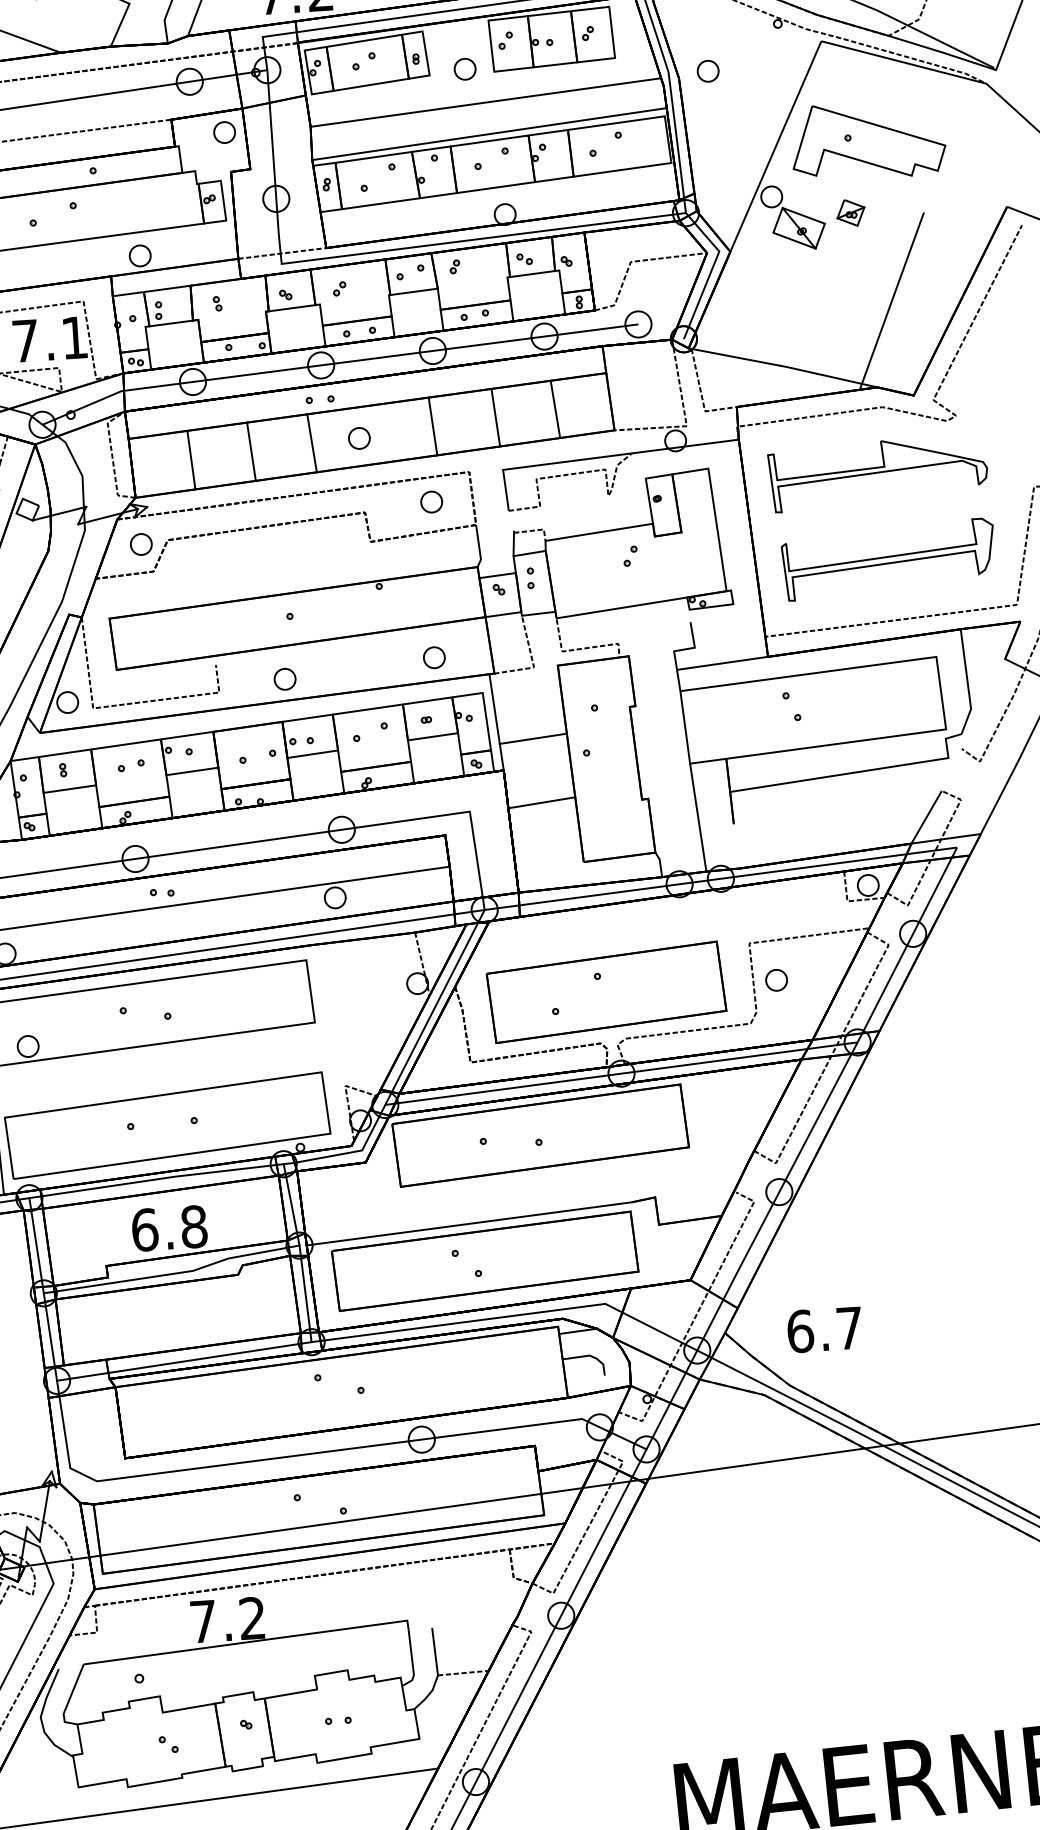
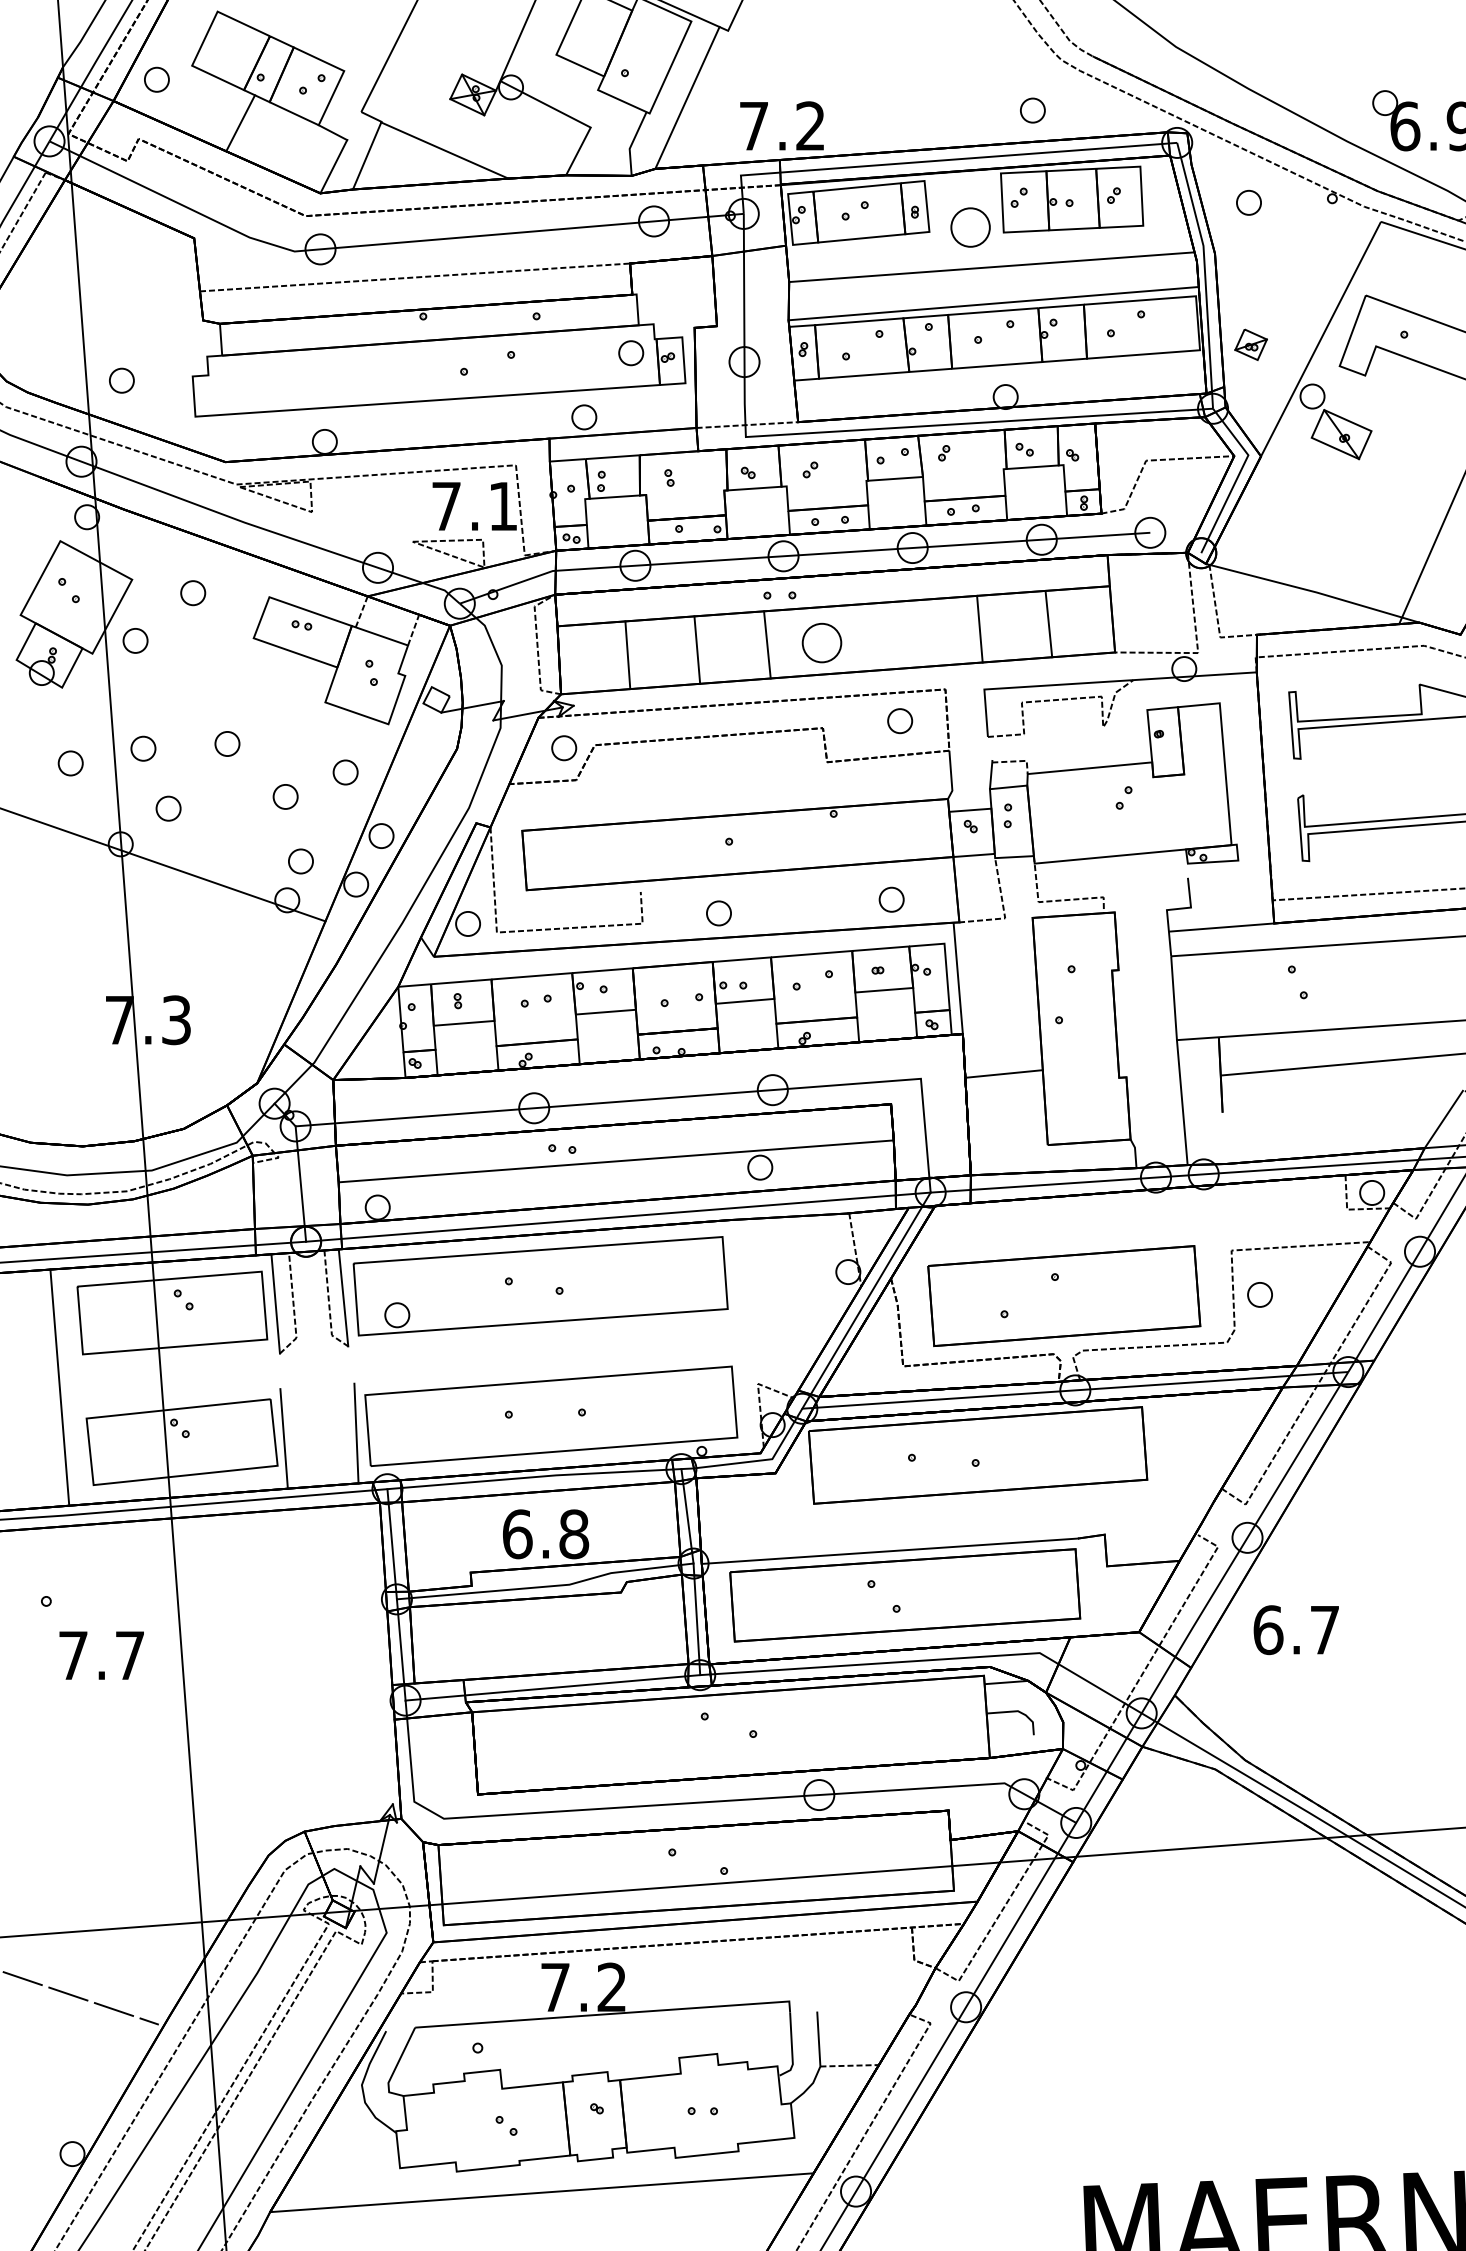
part: (465, 69) -> (970, 227), size x1.6
part: (707, 71) -> (1248, 202), moved
part: (224, 132) -> (631, 353), moved
part: (850, 212) -> (1250, 344), moved
line: (433, 426) -> (907, 634), removed
part: (358, 438) -> (821, 642), size x1.6
line: (532, 738) -> (998, 999), removed
text: (824, 1330) -> (1295, 1630), moved

